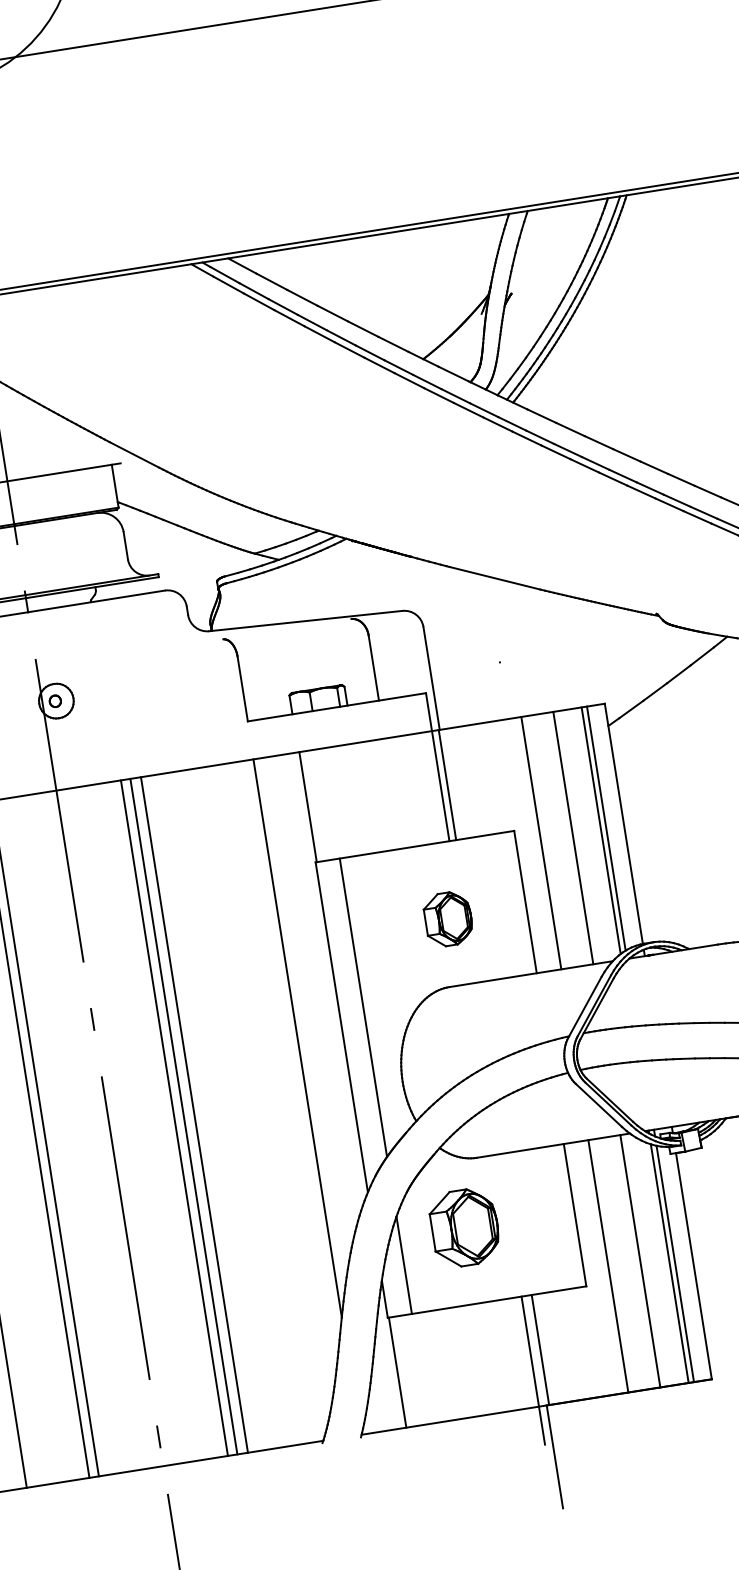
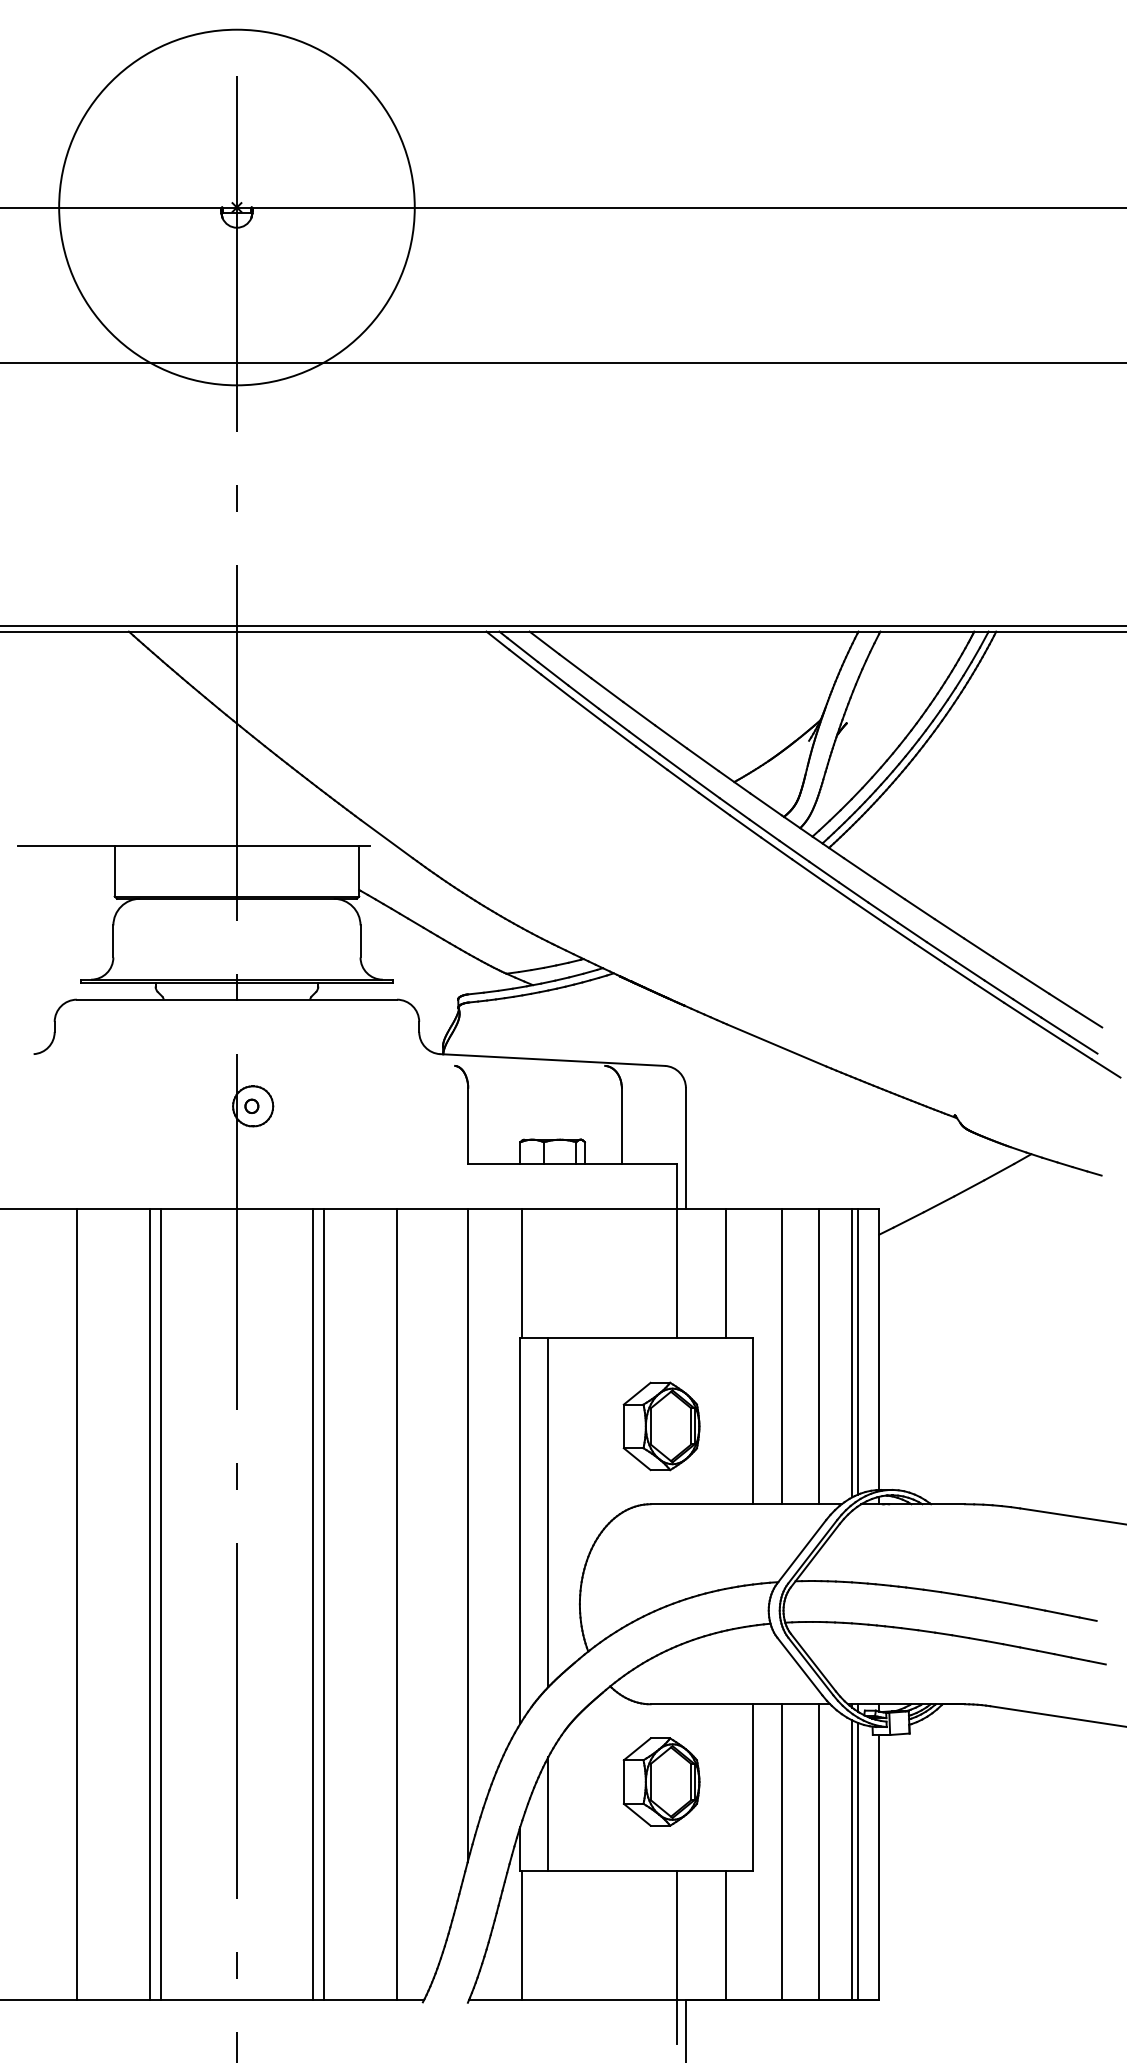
line: (447, 784) -> (725, 1272), moved
part: (448, 919) -> (661, 1426), size x1.43
line: (194, 1114) -> (397, 1603), moved
part: (464, 1227) -> (661, 1781), moved
line: (540, 1349) -> (725, 1934), moved

